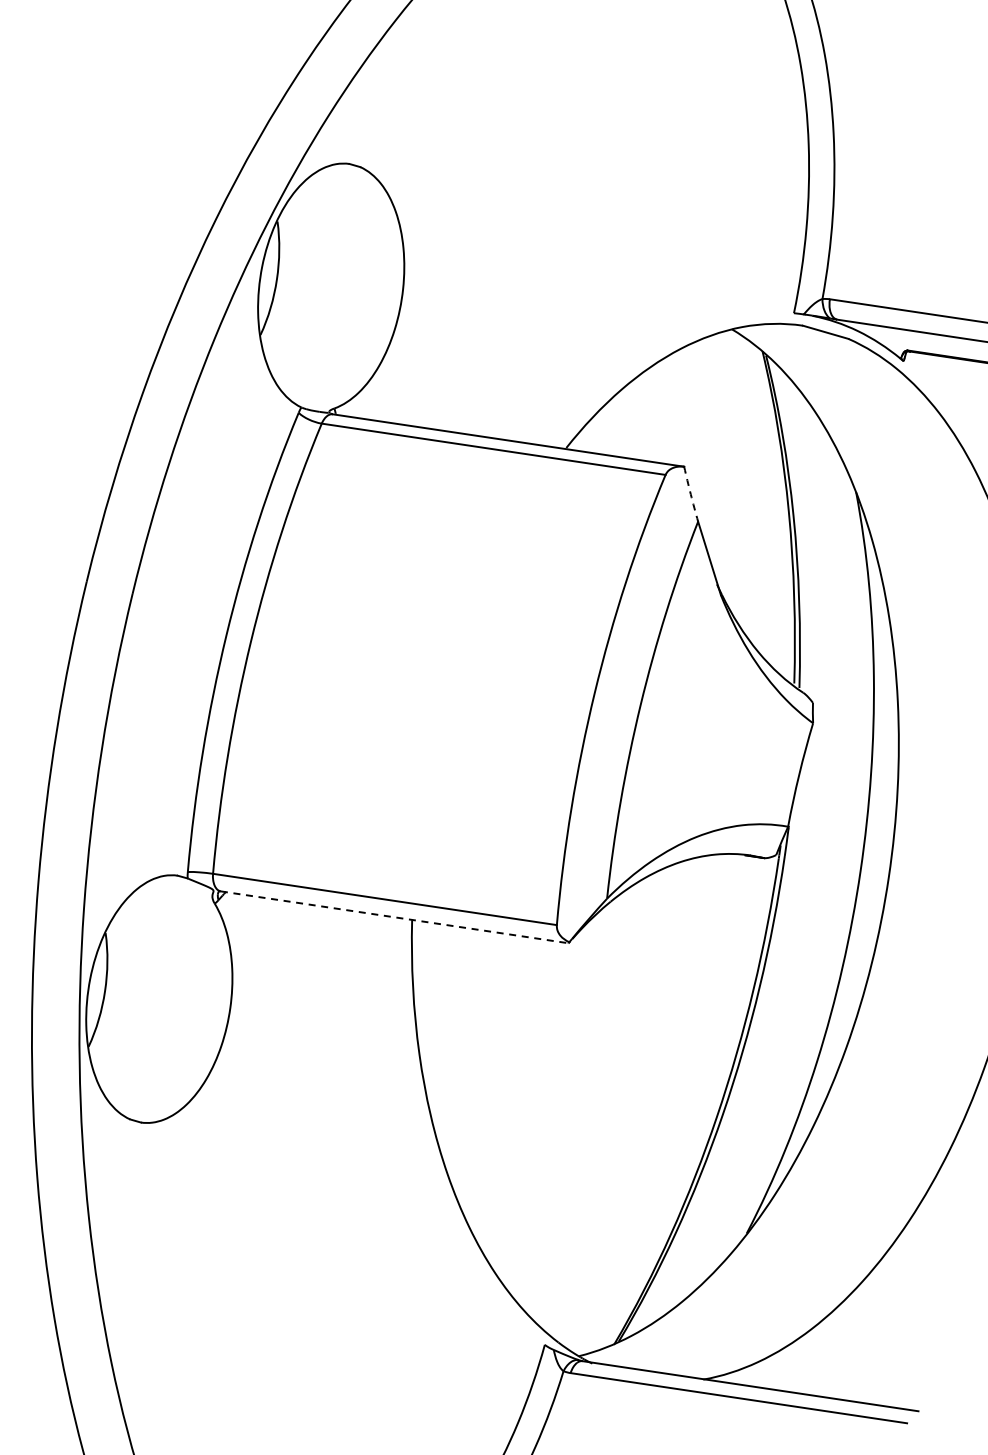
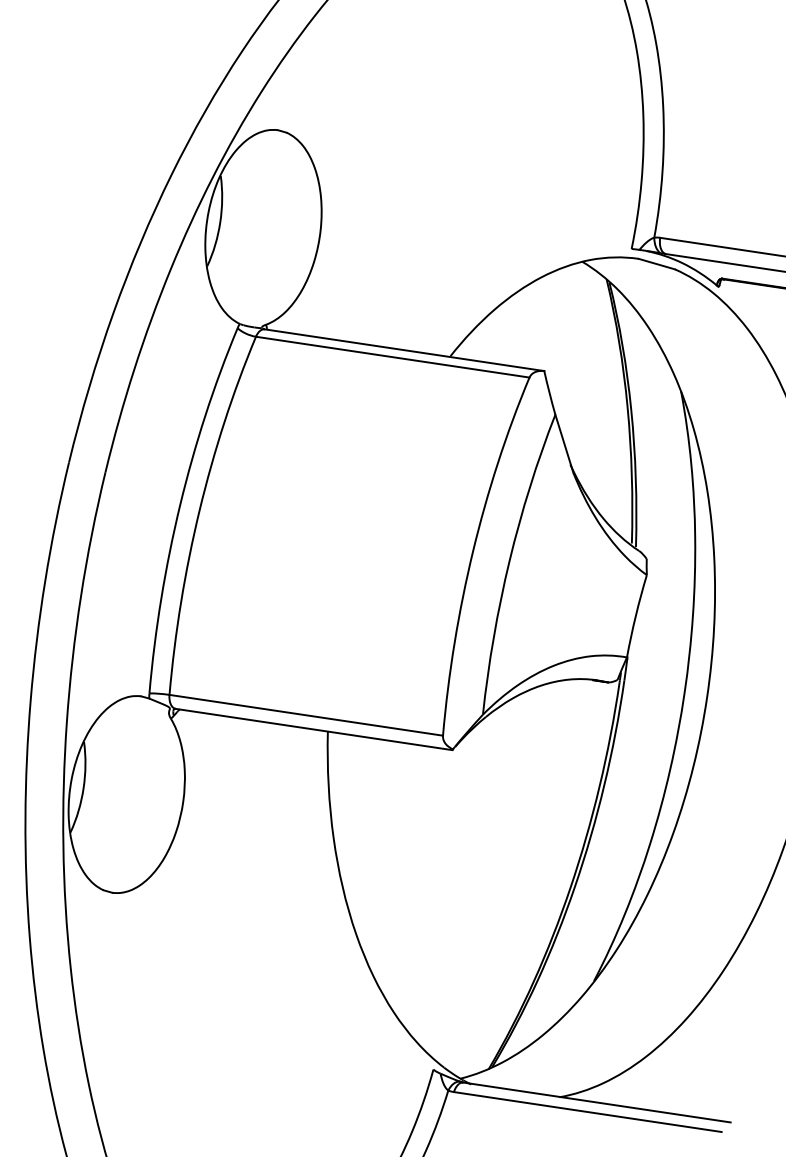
arc: (690, 494) -> (549, 393), dashed -> solid
line: (394, 917) -> (313, 729), dashed -> solid

